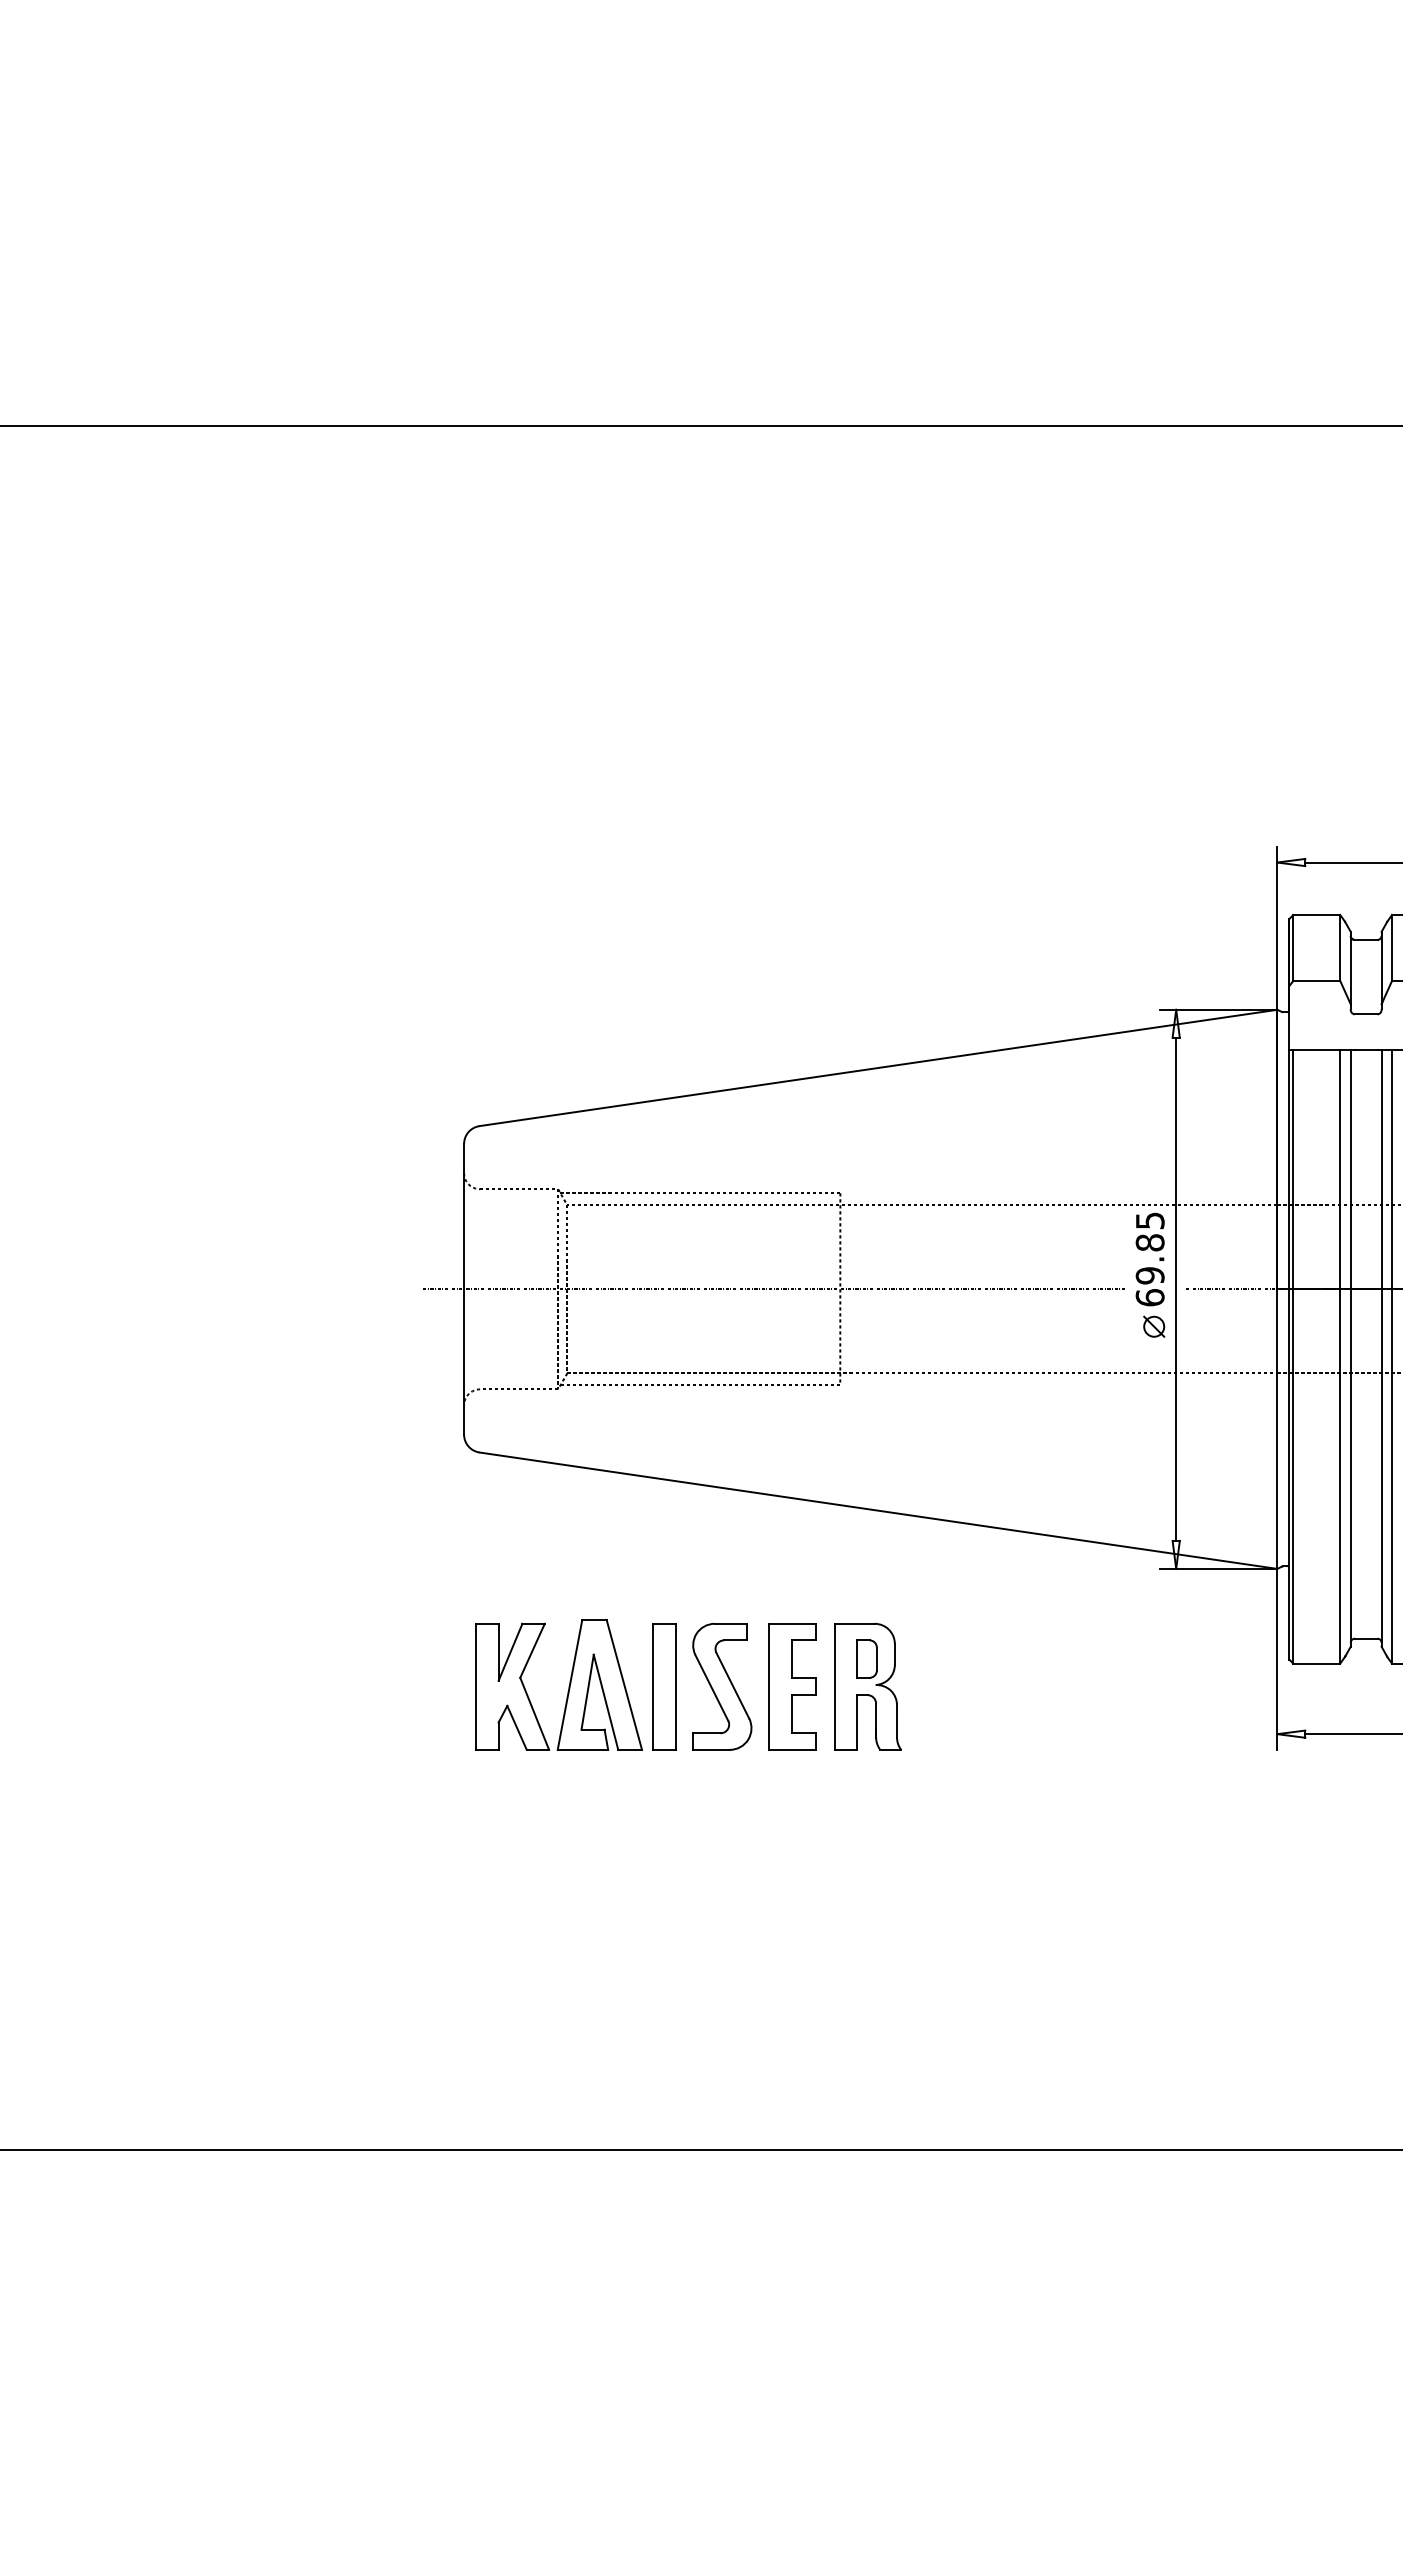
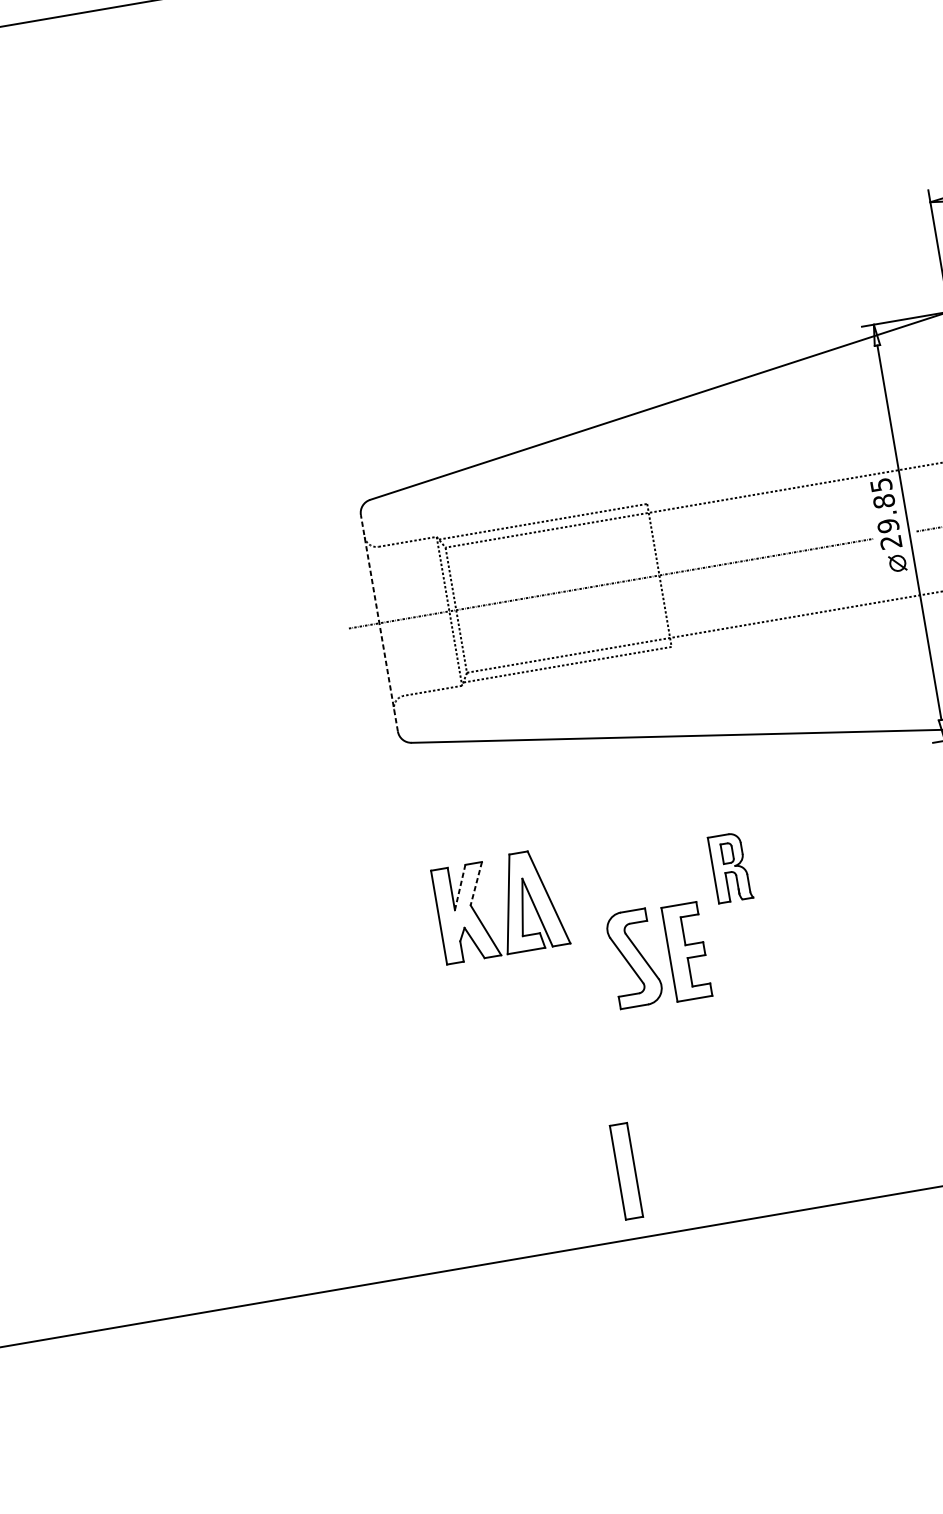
line: (464, 1288) -> (379, 622), solid -> dashed
text: (1149, 1297) -> (890, 542), 69.85 -> 29.85
line: (532, 1650) -> (476, 883), solid -> dashed
line: (510, 1652) -> (460, 887), solid -> dashed
part: (664, 1686) -> (626, 1171), moved
part: (722, 1686) -> (634, 958), moved
part: (792, 1686) -> (687, 951), moved
part: (867, 1686) -> (730, 867), size x0.7

